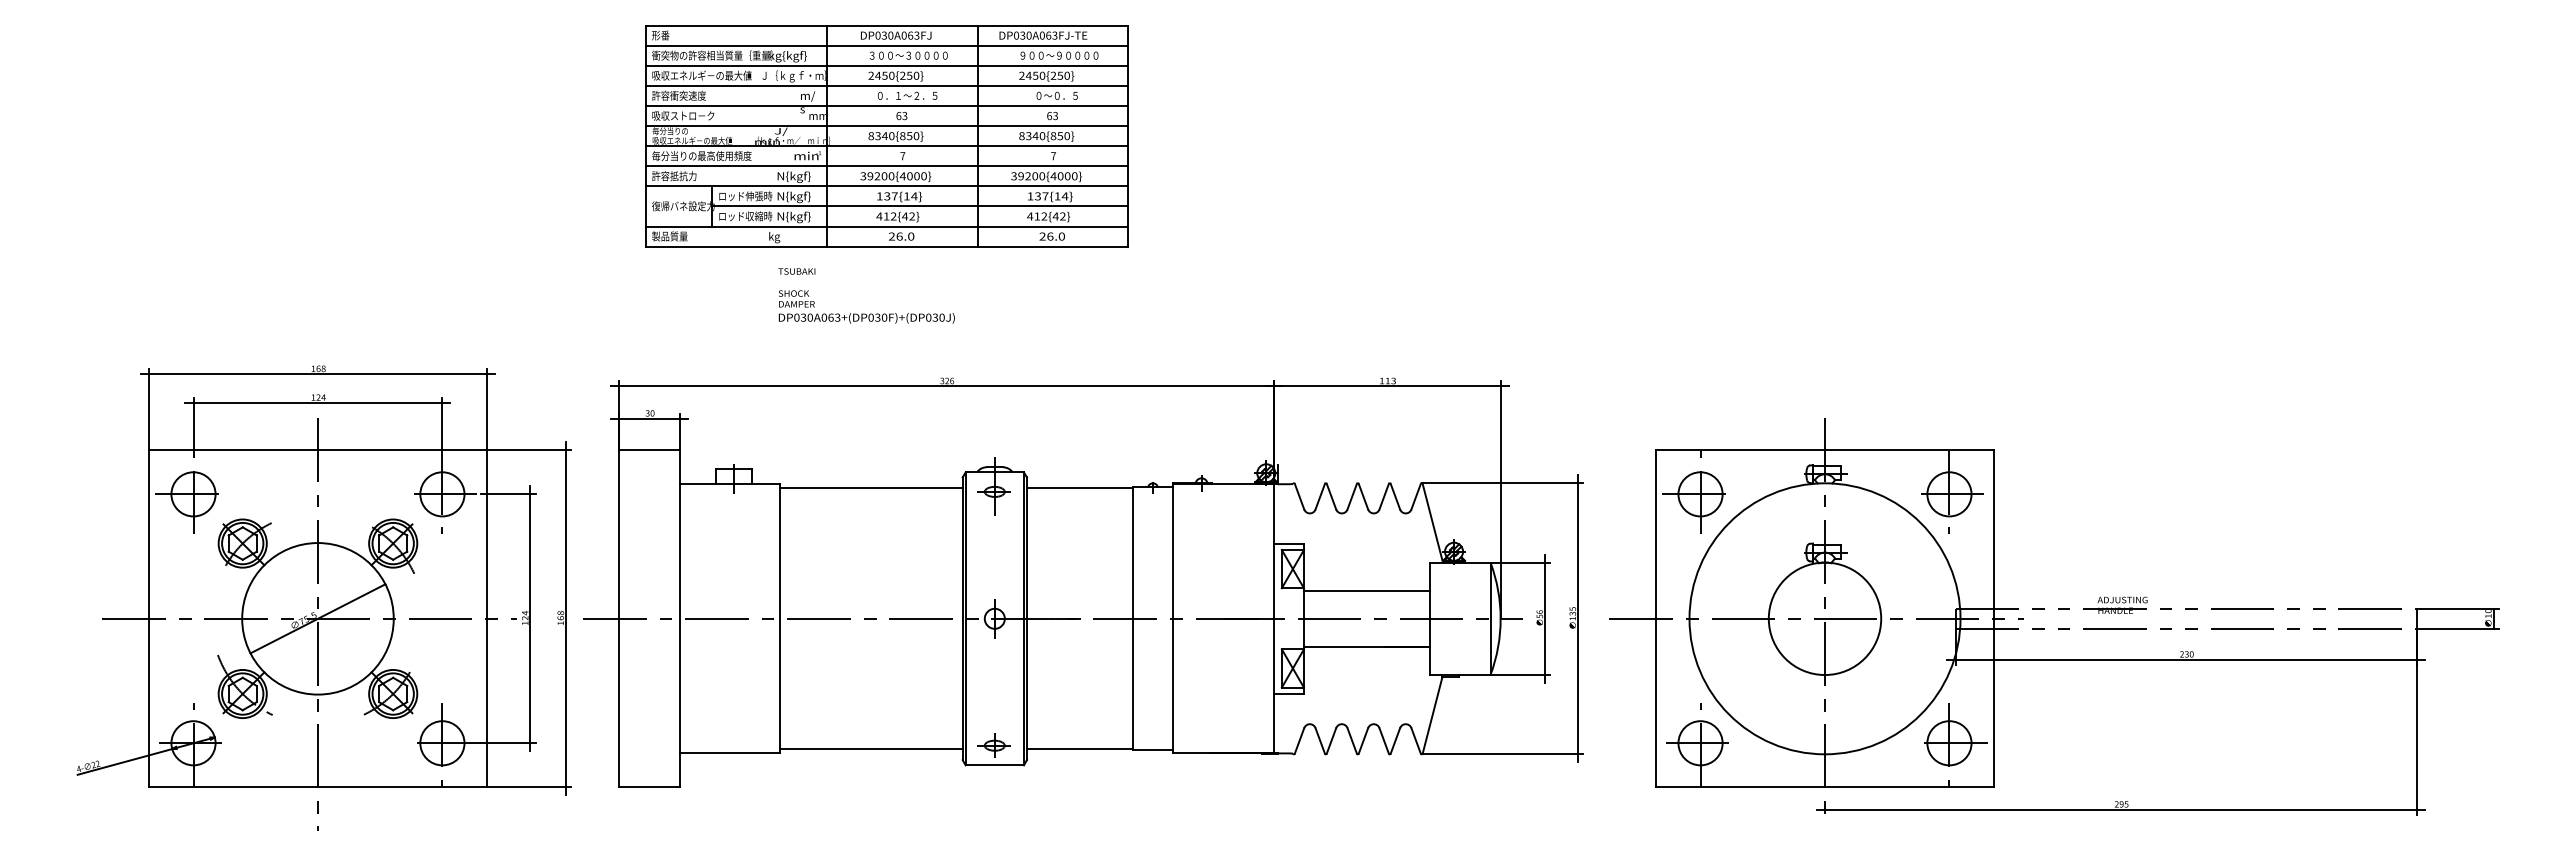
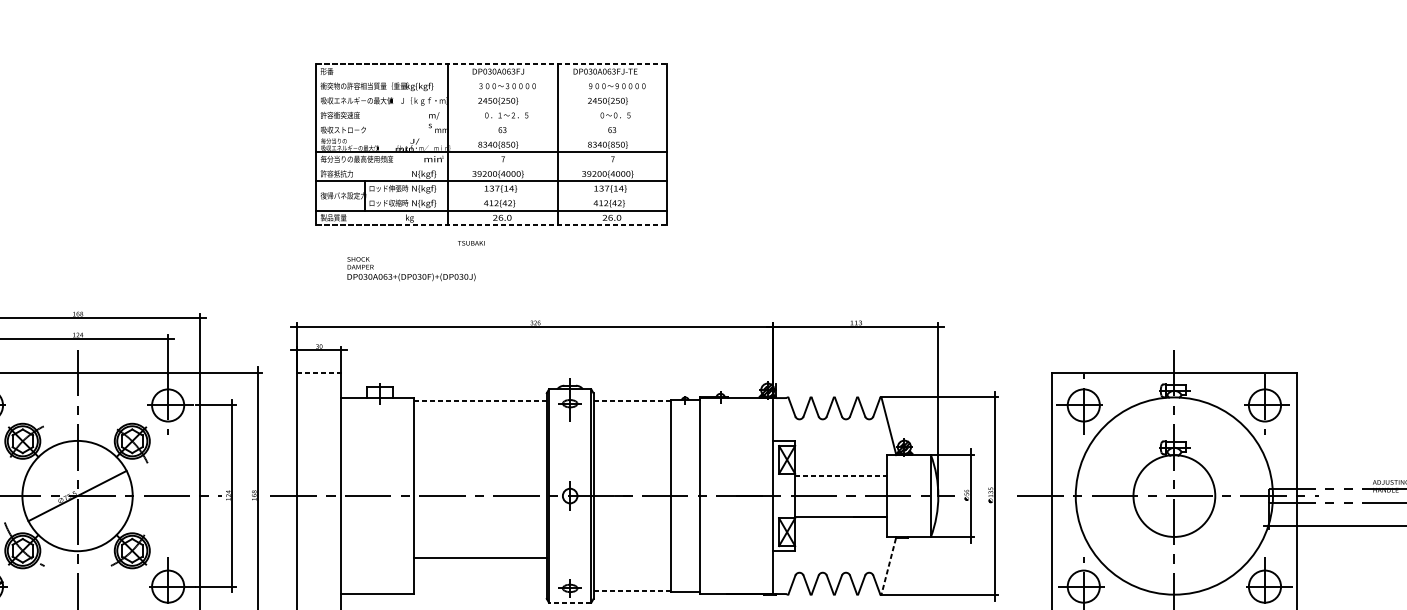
line: (887, 25) -> (492, 64), solid -> dashed
line: (887, 45) -> (492, 78), removed
line: (887, 65) -> (492, 93), removed
line: (887, 85) -> (492, 107), removed
line: (887, 105) -> (492, 122), removed
line: (887, 126) -> (492, 137), removed
line: (887, 166) -> (492, 166), removed
line: (920, 206) -> (516, 195), removed
line: (887, 246) -> (492, 225), solid -> dashed
text: (796, 271) -> (470, 243), moved
text: (866, 306) -> (411, 268), moved
line: (650, 450) -> (319, 373), solid -> dashed
line: (871, 488) -> (480, 401), solid -> dashed
line: (1079, 488) -> (631, 401), solid -> dashed
line: (1367, 590) -> (841, 475), solid -> dashed
line: (1432, 715) -> (888, 566), solid -> dashed
line: (871, 749) -> (480, 558), moved
line: (1079, 749) -> (631, 591), solid -> dashed
line: (994, 765) -> (569, 602), solid -> dashed

